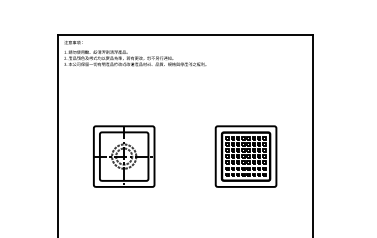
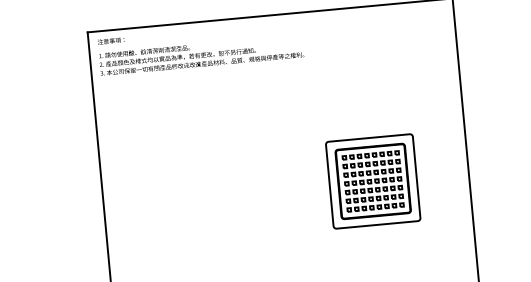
part: (124, 156) -> (199, 197), removed

